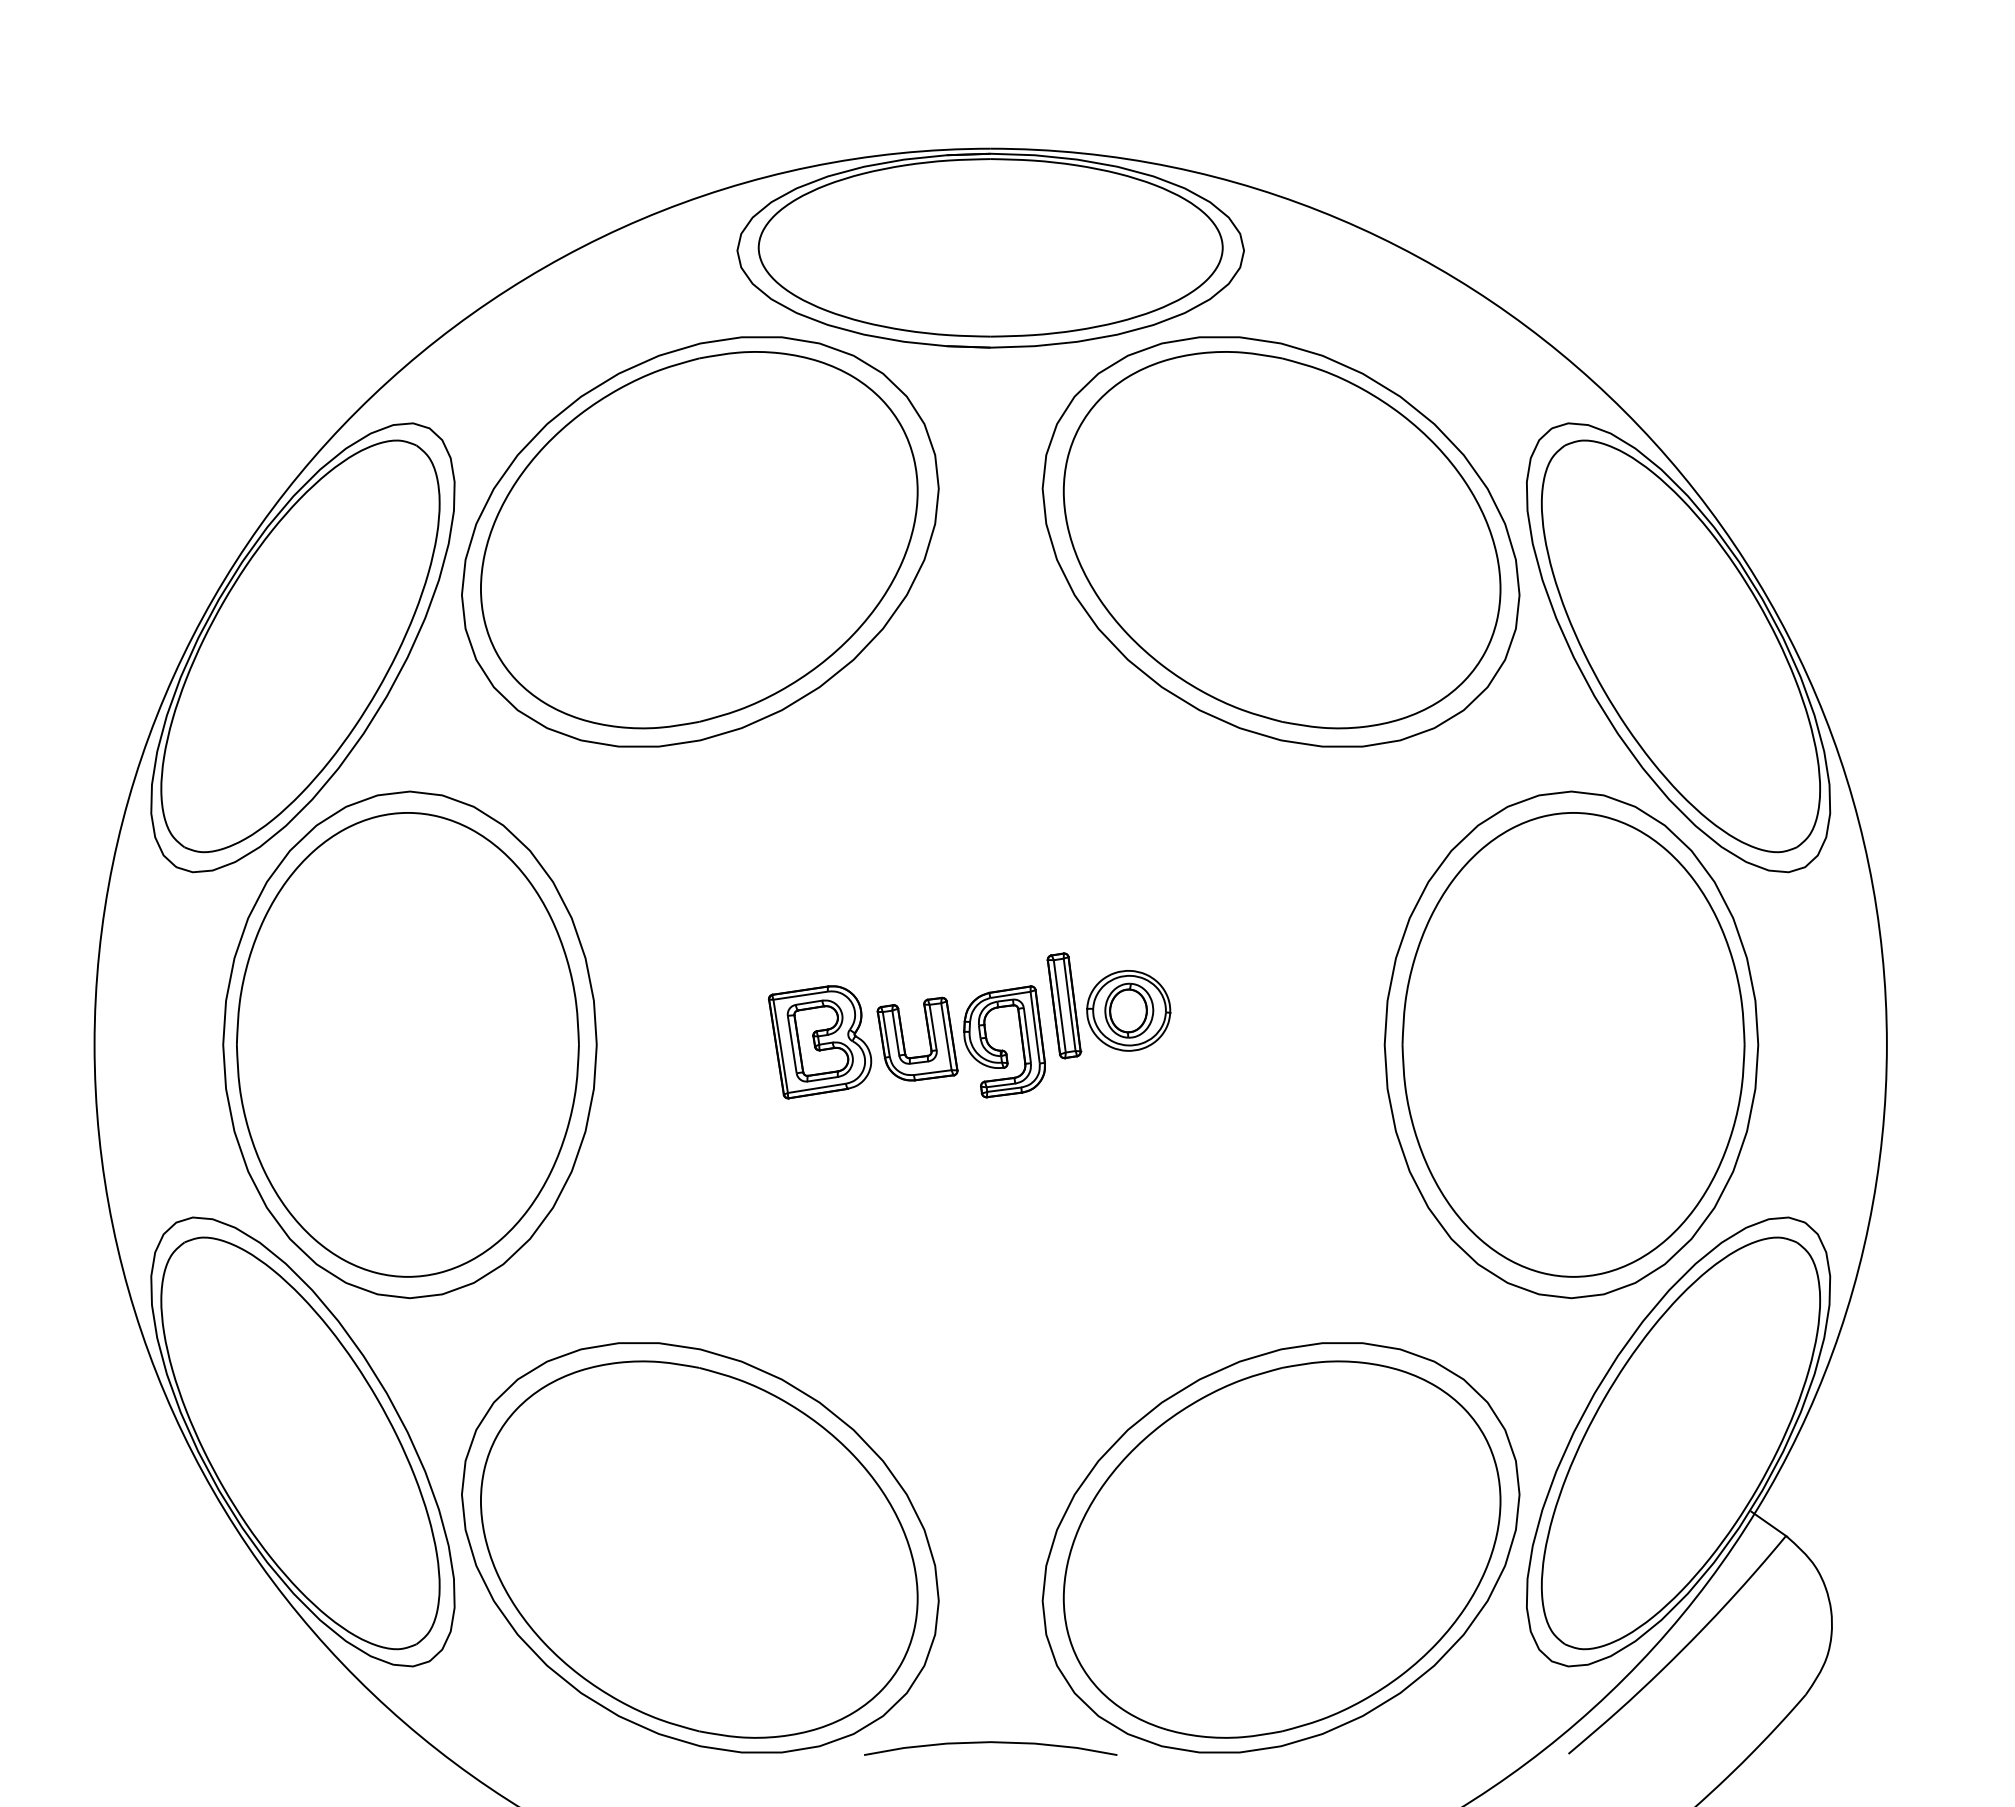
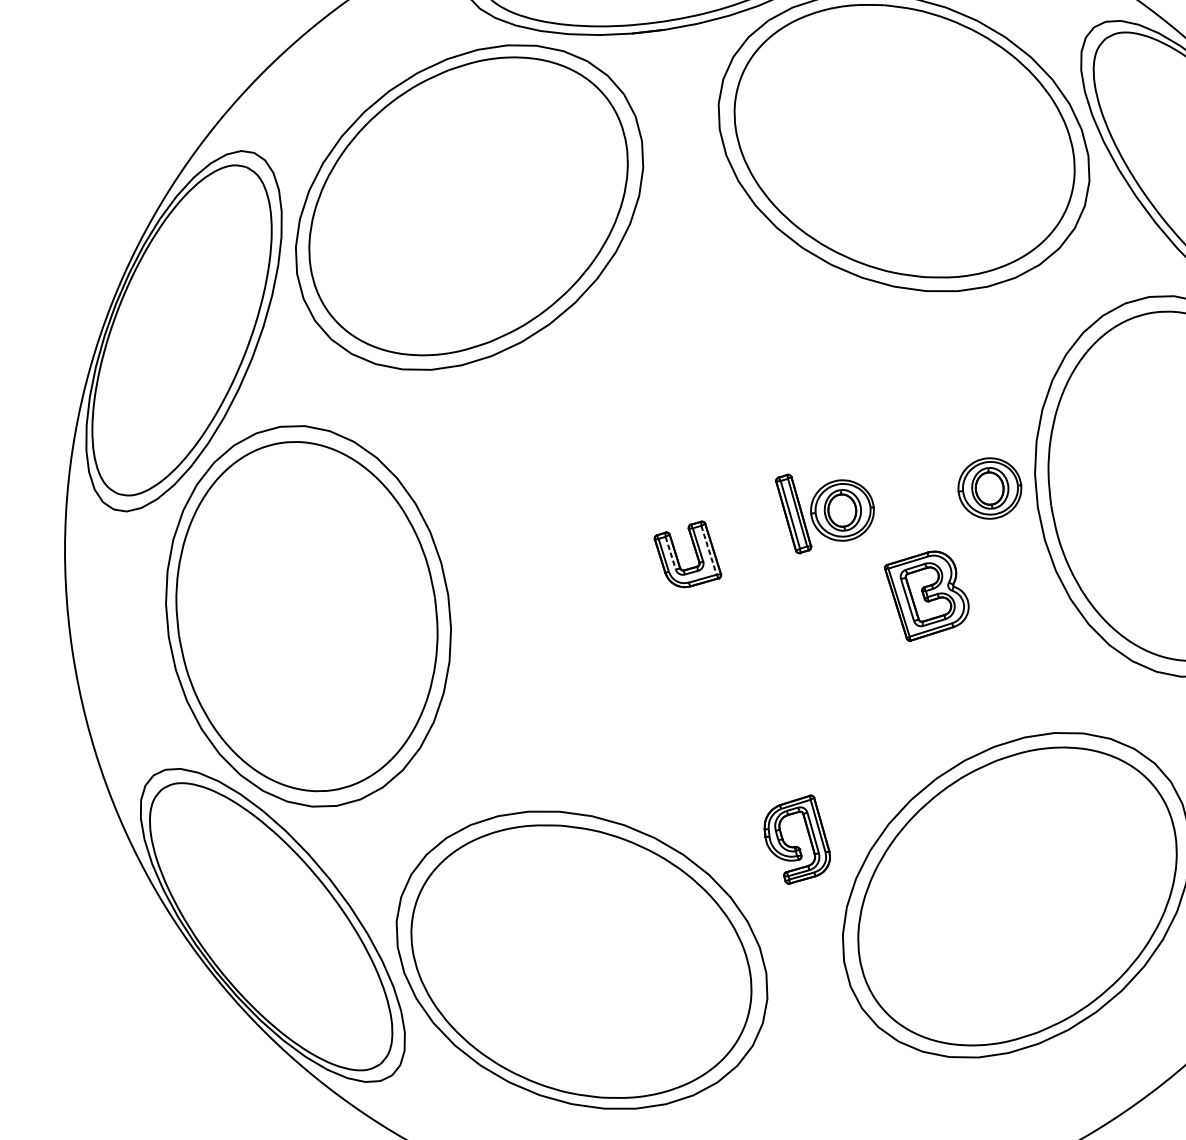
part: (1325, 1010) -> (989, 488), added
line: (895, 1033) -> (670, 553), solid -> dashed
line: (946, 1036) -> (709, 550), solid -> dashed
part: (819, 1042) -> (927, 595), moved
part: (1003, 1049) -> (796, 846), moved
curve: (989, 1743) -> (820, 1074), removed

